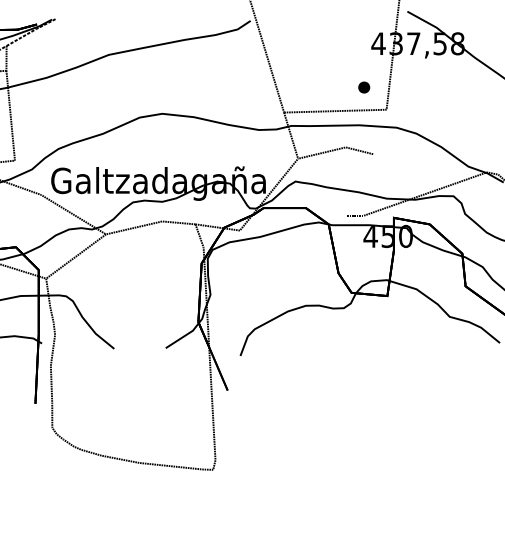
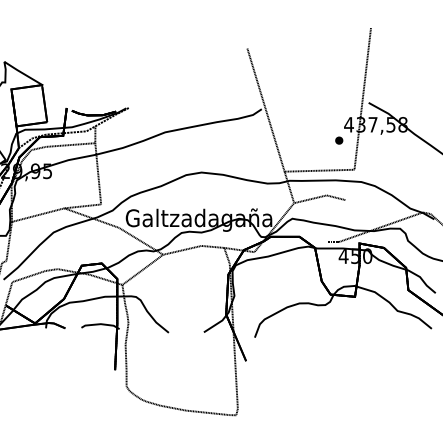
part: (364, 87) -> (339, 140), moved

